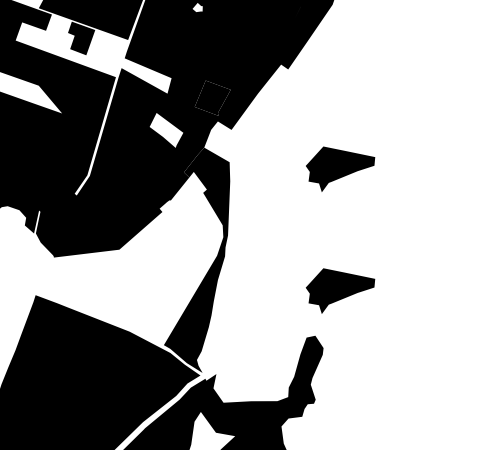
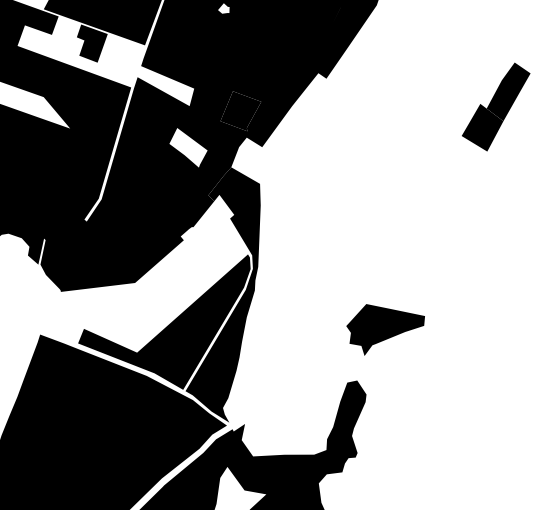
part: (438, 93) -> (496, 106), added
part: (340, 168) -> (385, 191), removed
fill: (145, 283) -> (164, 321), added

